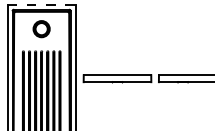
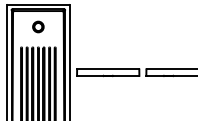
line: (41, 4) -> (38, 4), dashed -> solid
part: (41, 28) -> (38, 26), size x0.71

